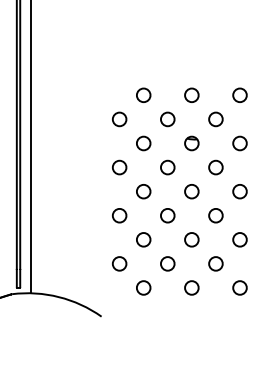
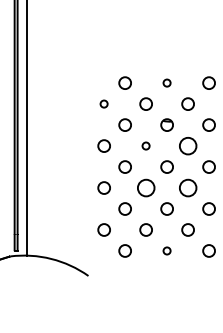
circle: (191, 94) -> (166, 82), size x0.6
circle: (118, 118) -> (103, 103), size x0.6
circle: (167, 166) -> (145, 145), size x0.6
circle: (215, 166) -> (187, 145), size x1.4
circle: (167, 215) -> (145, 187), size x1.4
circle: (215, 215) -> (187, 187), size x1.4
circle: (191, 287) -> (166, 250), size x0.6

